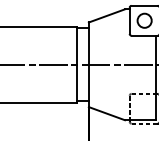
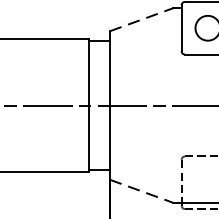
line: (107, 15) -> (142, 18), solid -> dashed
line: (107, 113) -> (142, 191), solid -> dashed

